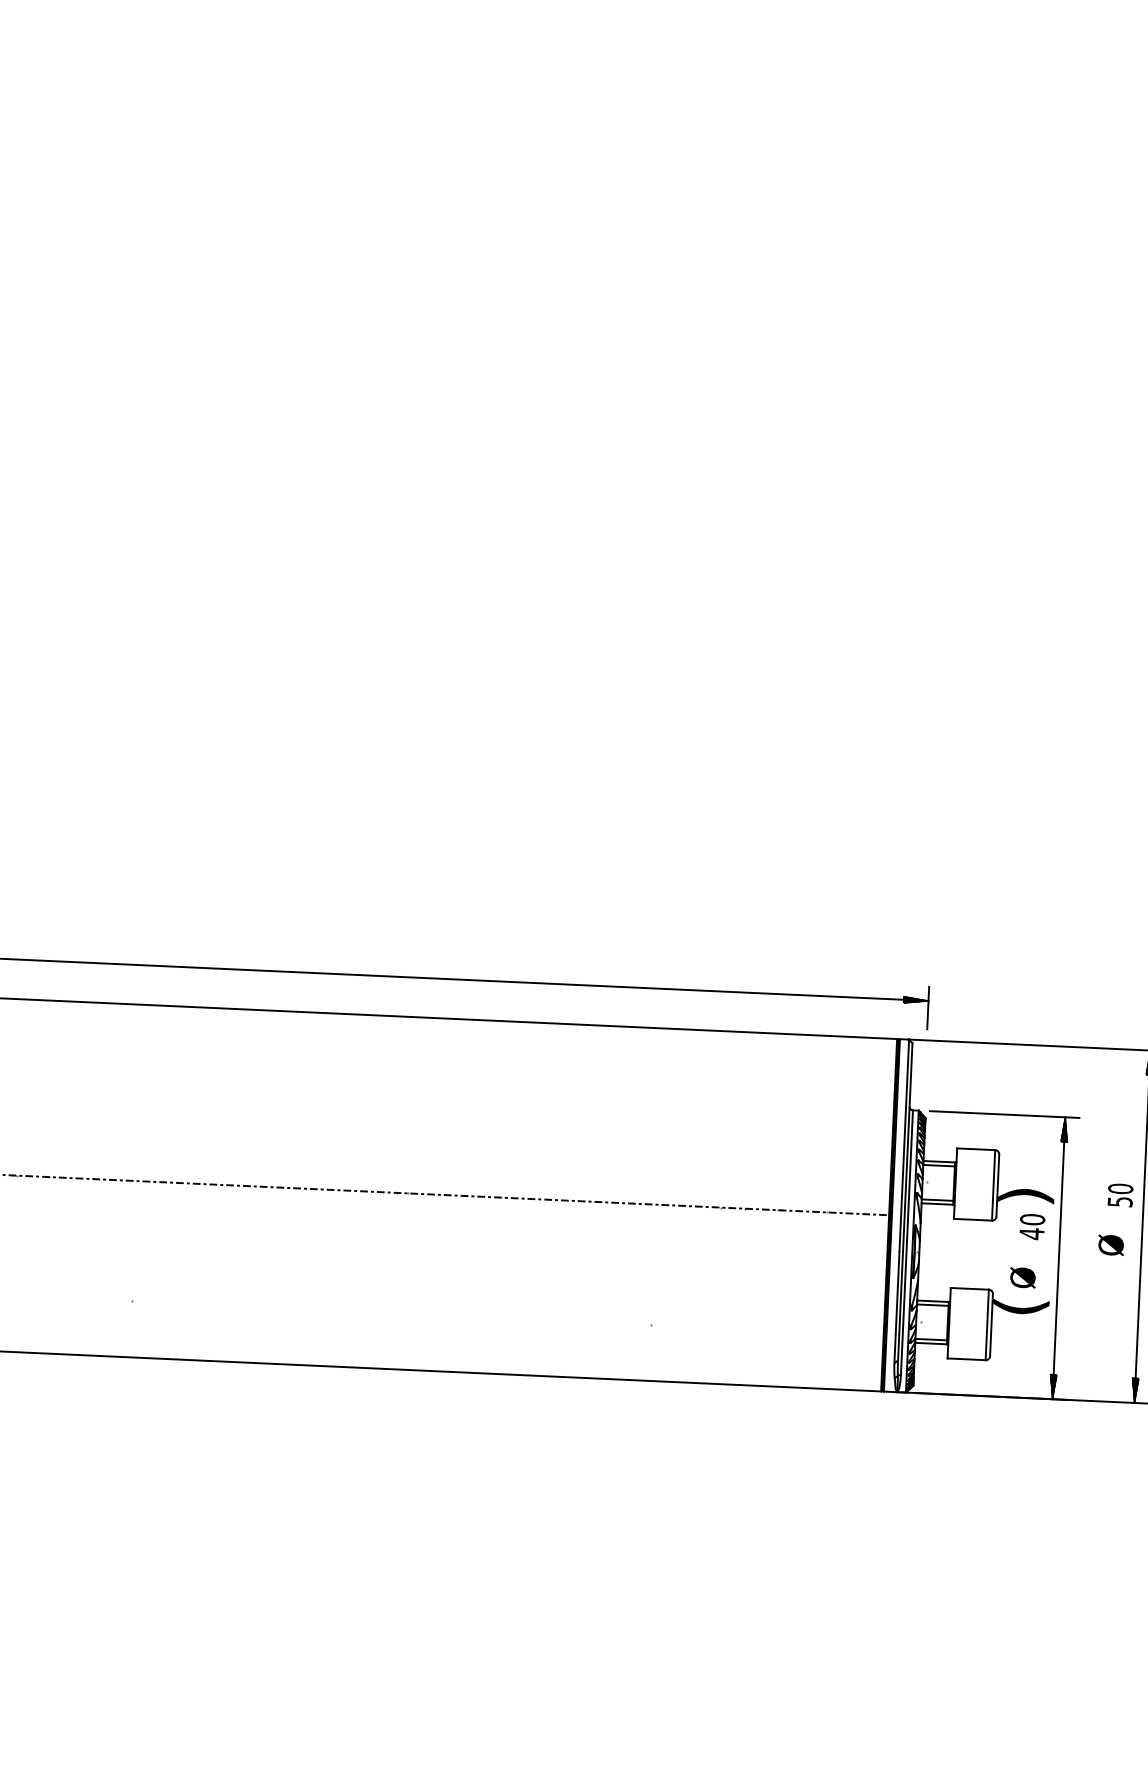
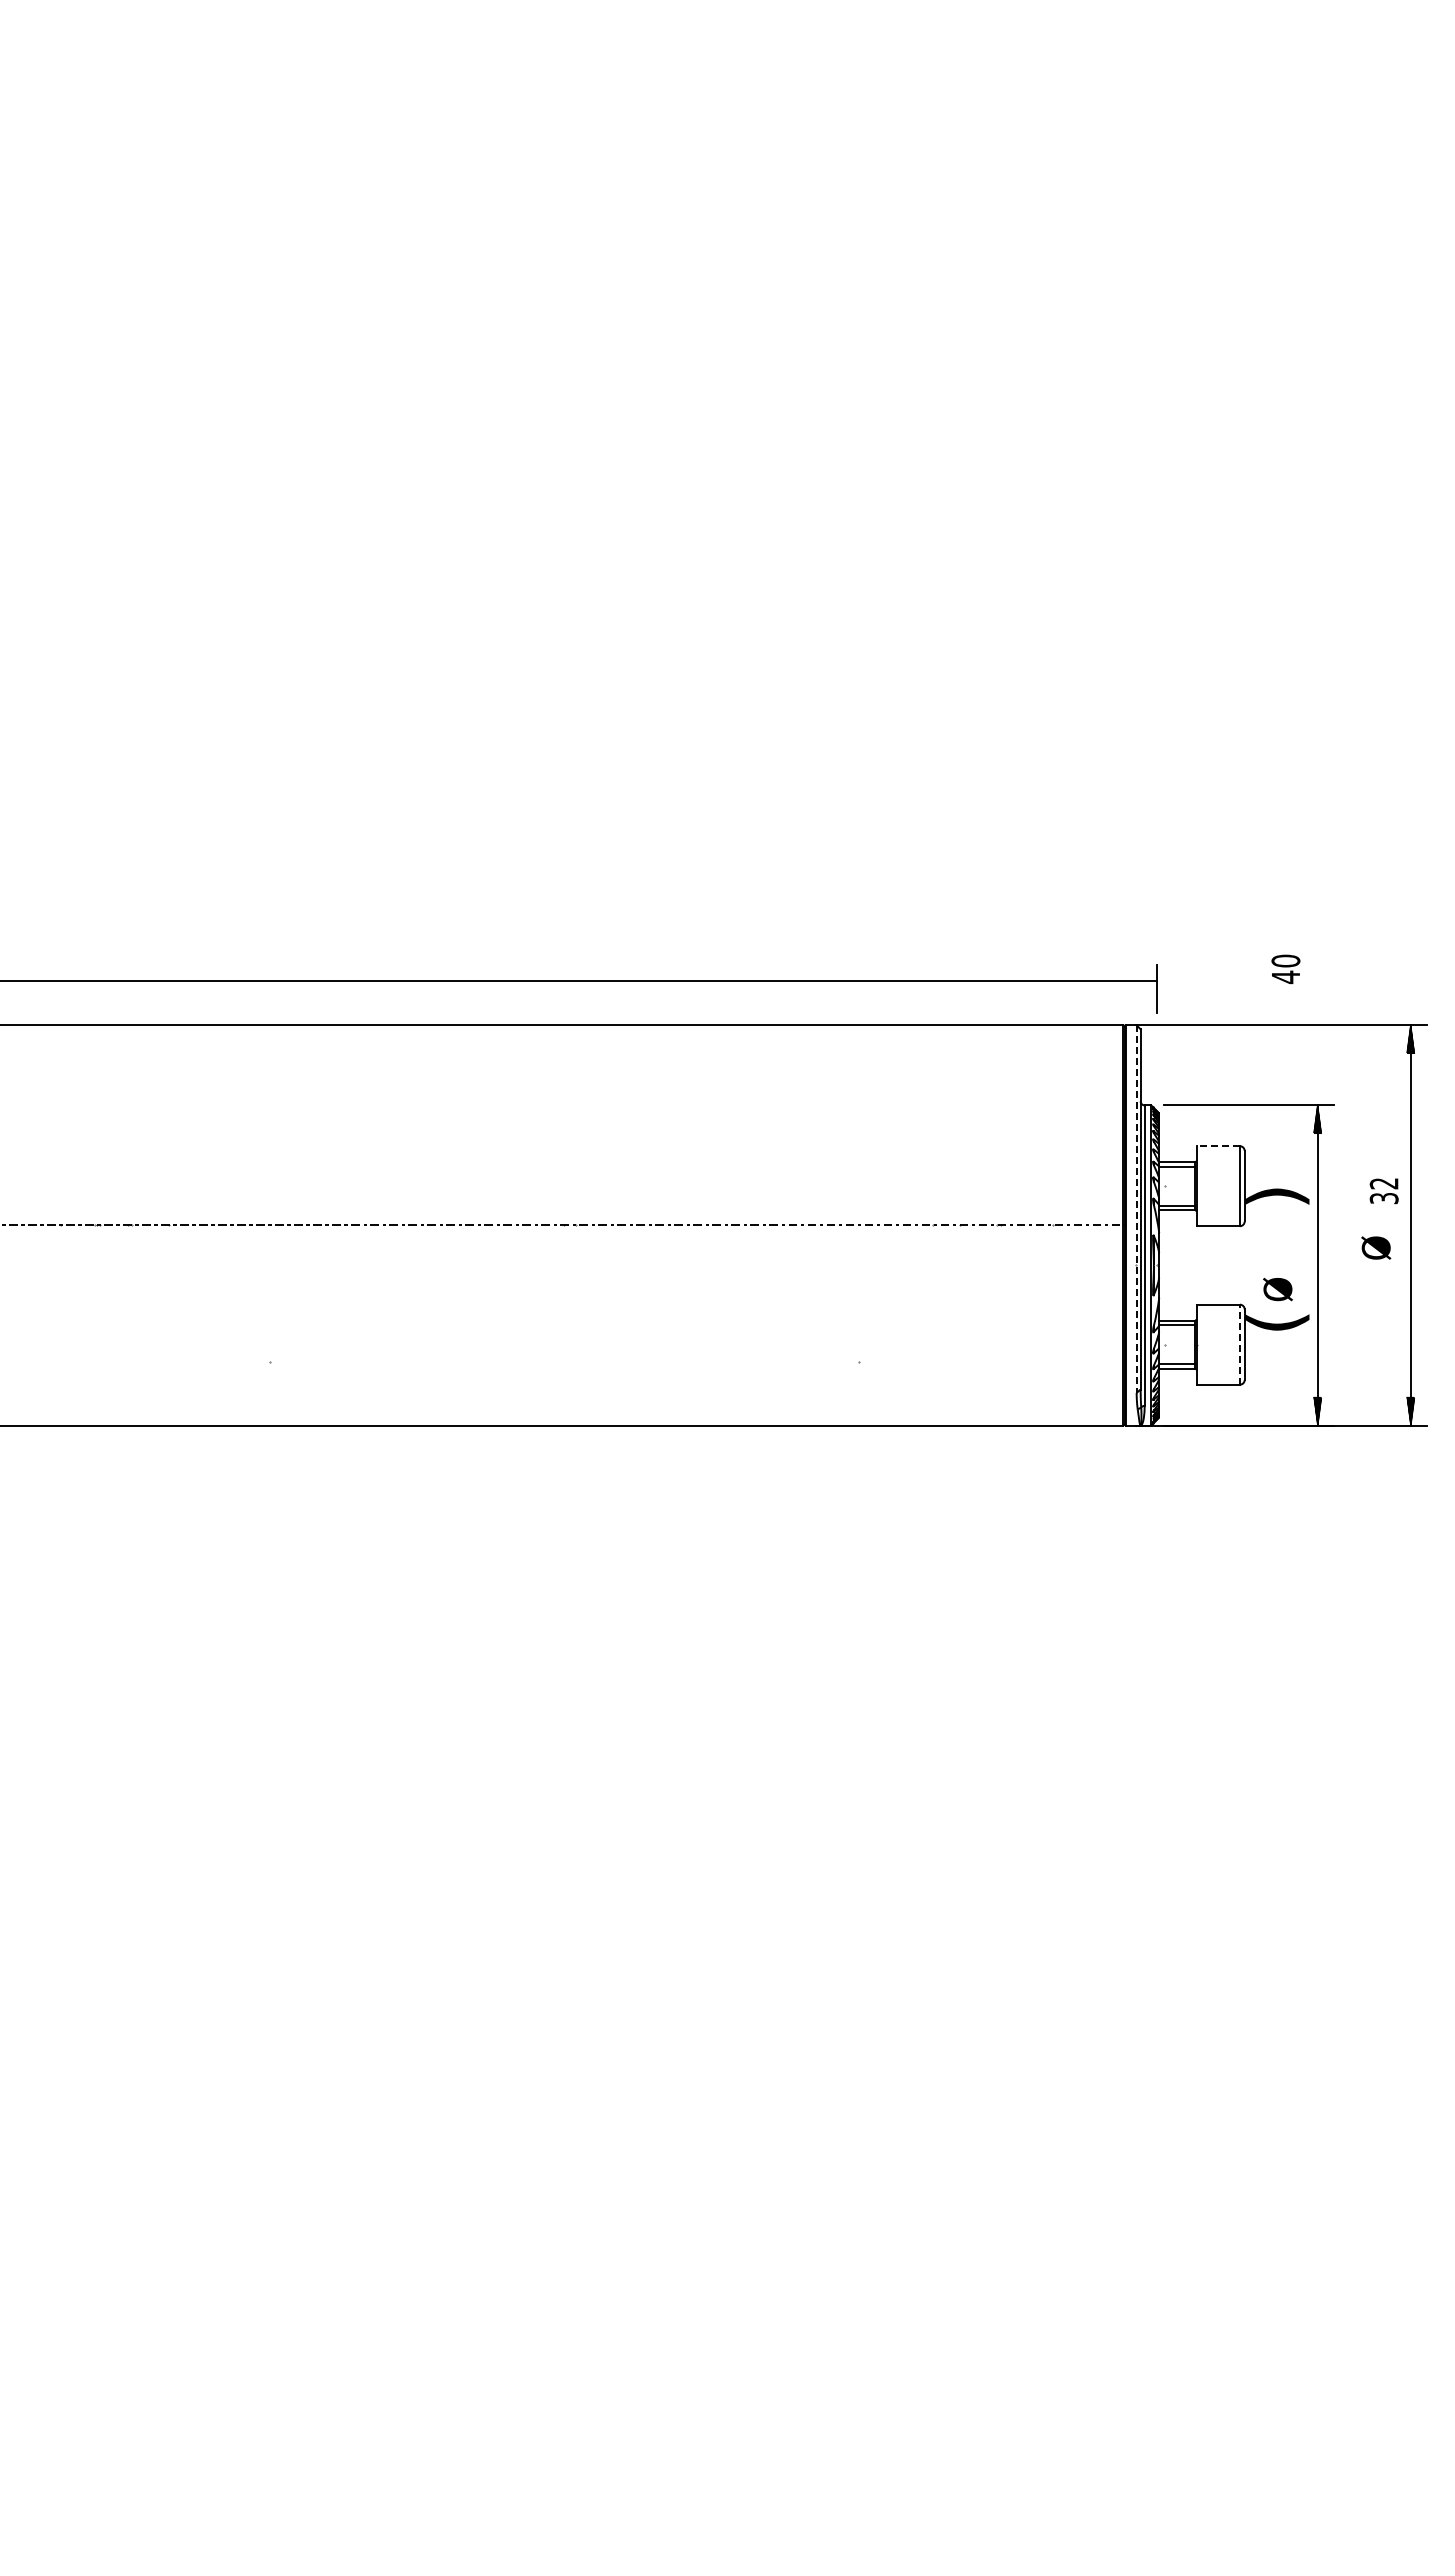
hatch: (916, 1000) -> (1142, 980), removed
line: (976, 1149) -> (1218, 1146), solid -> dashed
text: (1119, 1194) -> (1383, 1190), 50 -> 32
line: (901, 1201) -> (1136, 1209), solid -> dashed
text: (1031, 1227) -> (1285, 969), moved
line: (986, 1324) -> (1239, 1344), solid -> dashed

